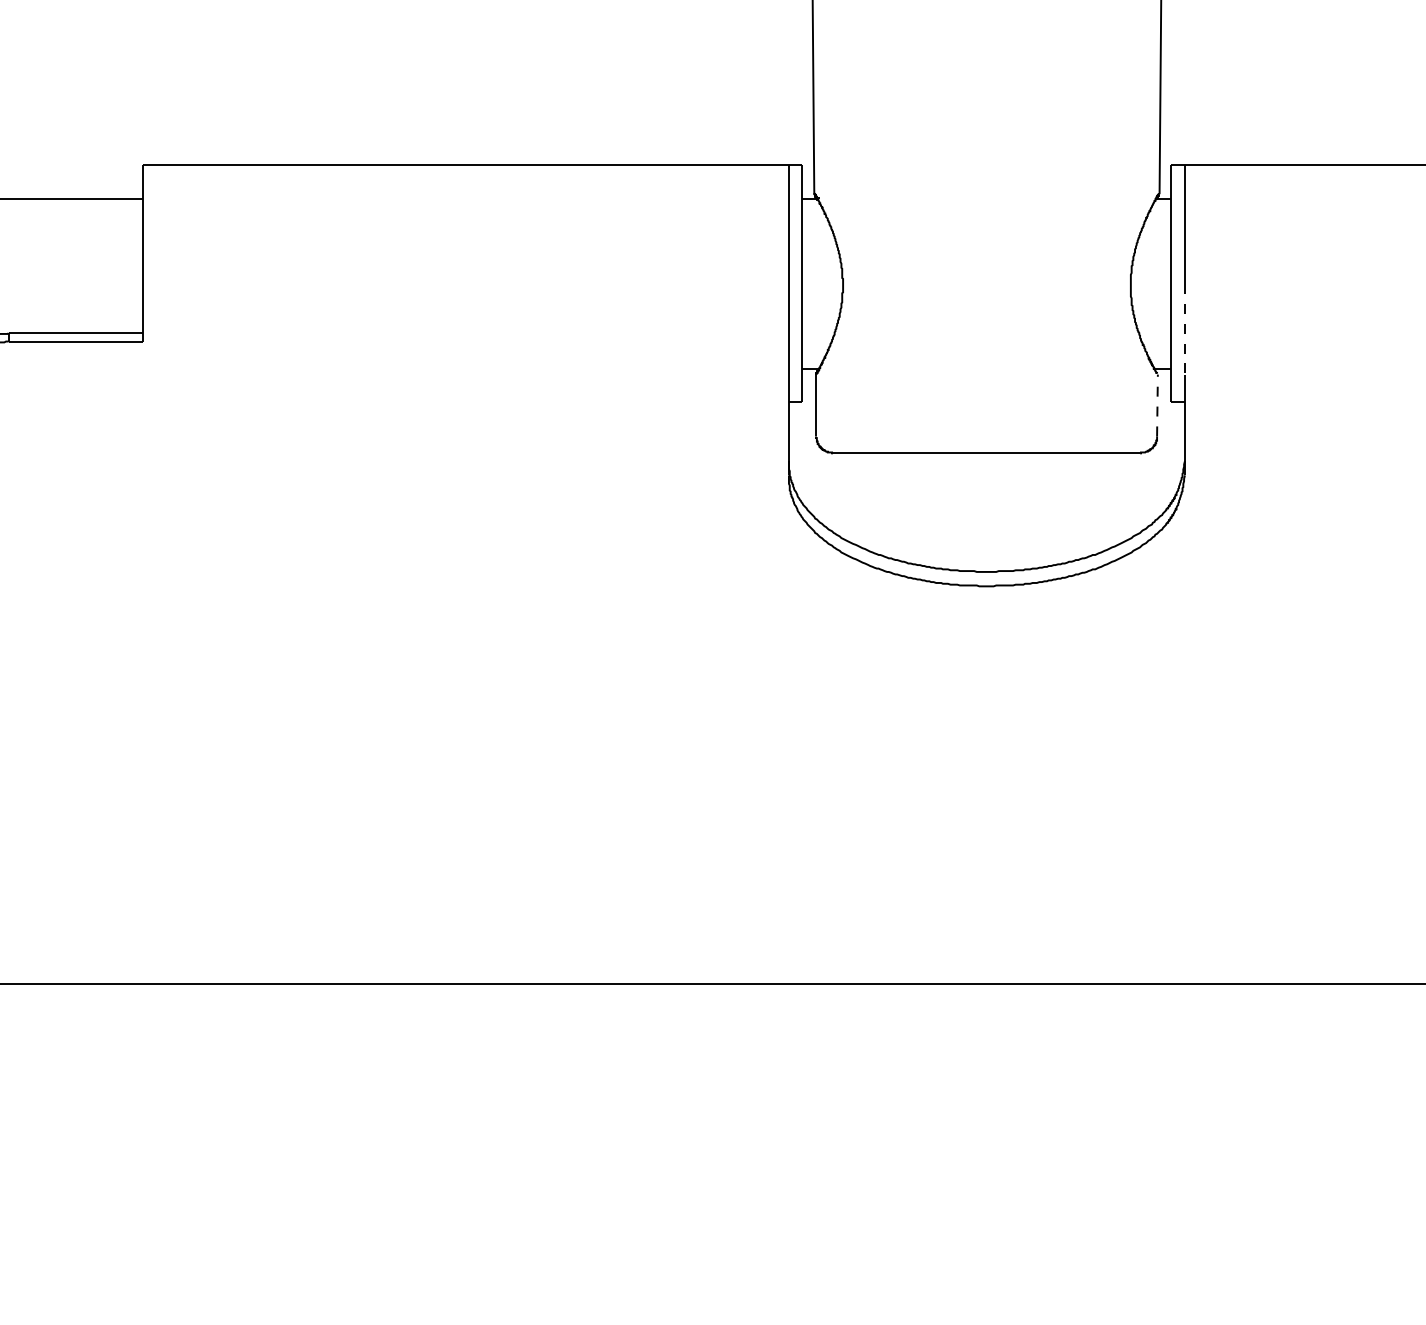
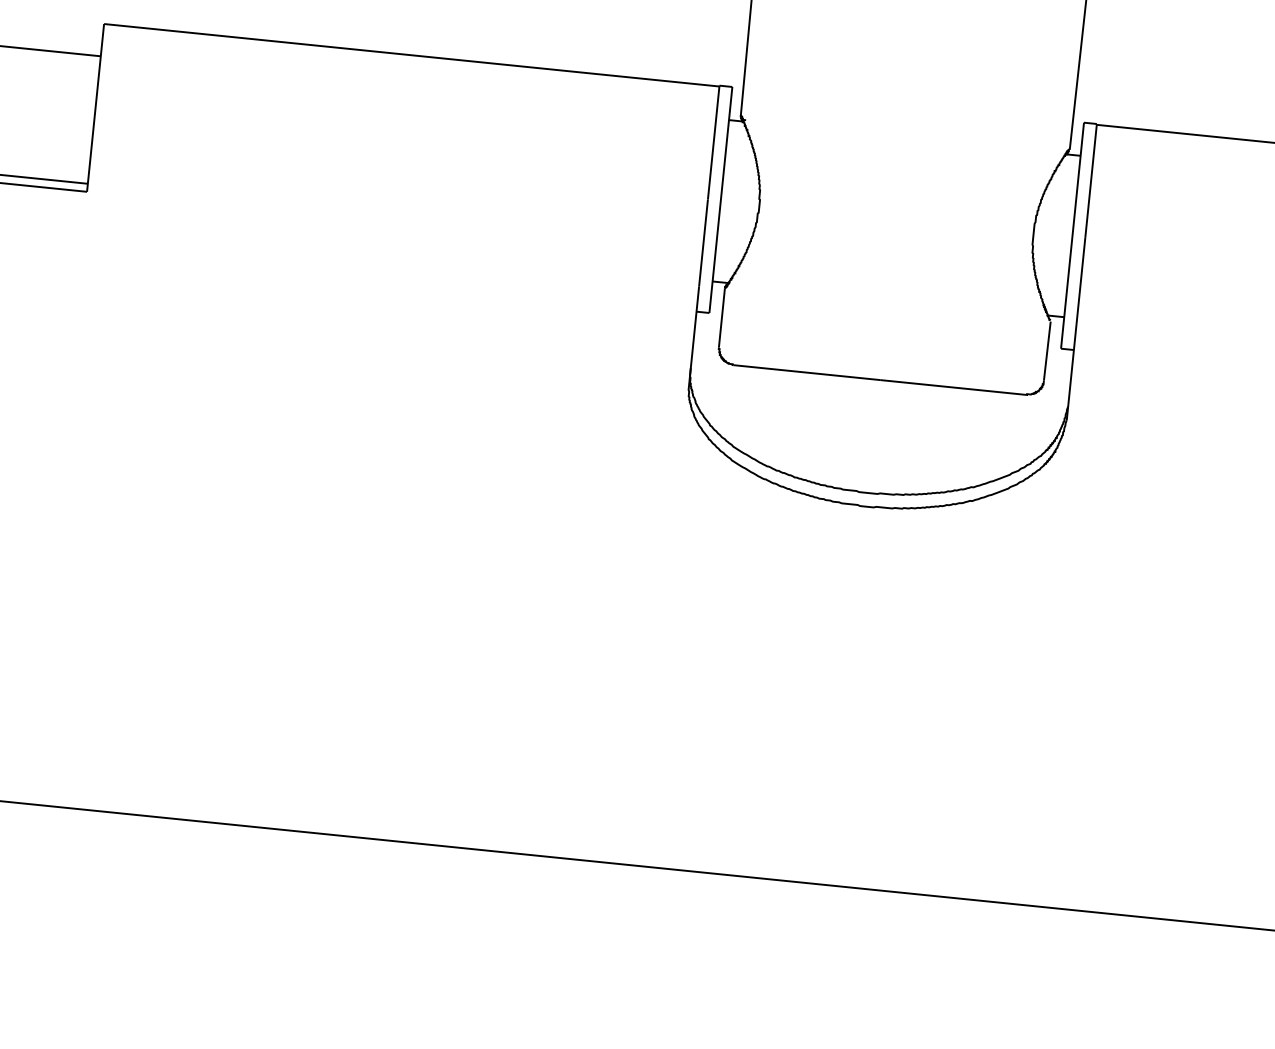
line: (1184, 329) -> (1080, 281), dashed -> solid
line: (1157, 405) -> (1047, 350), dashed -> solid

